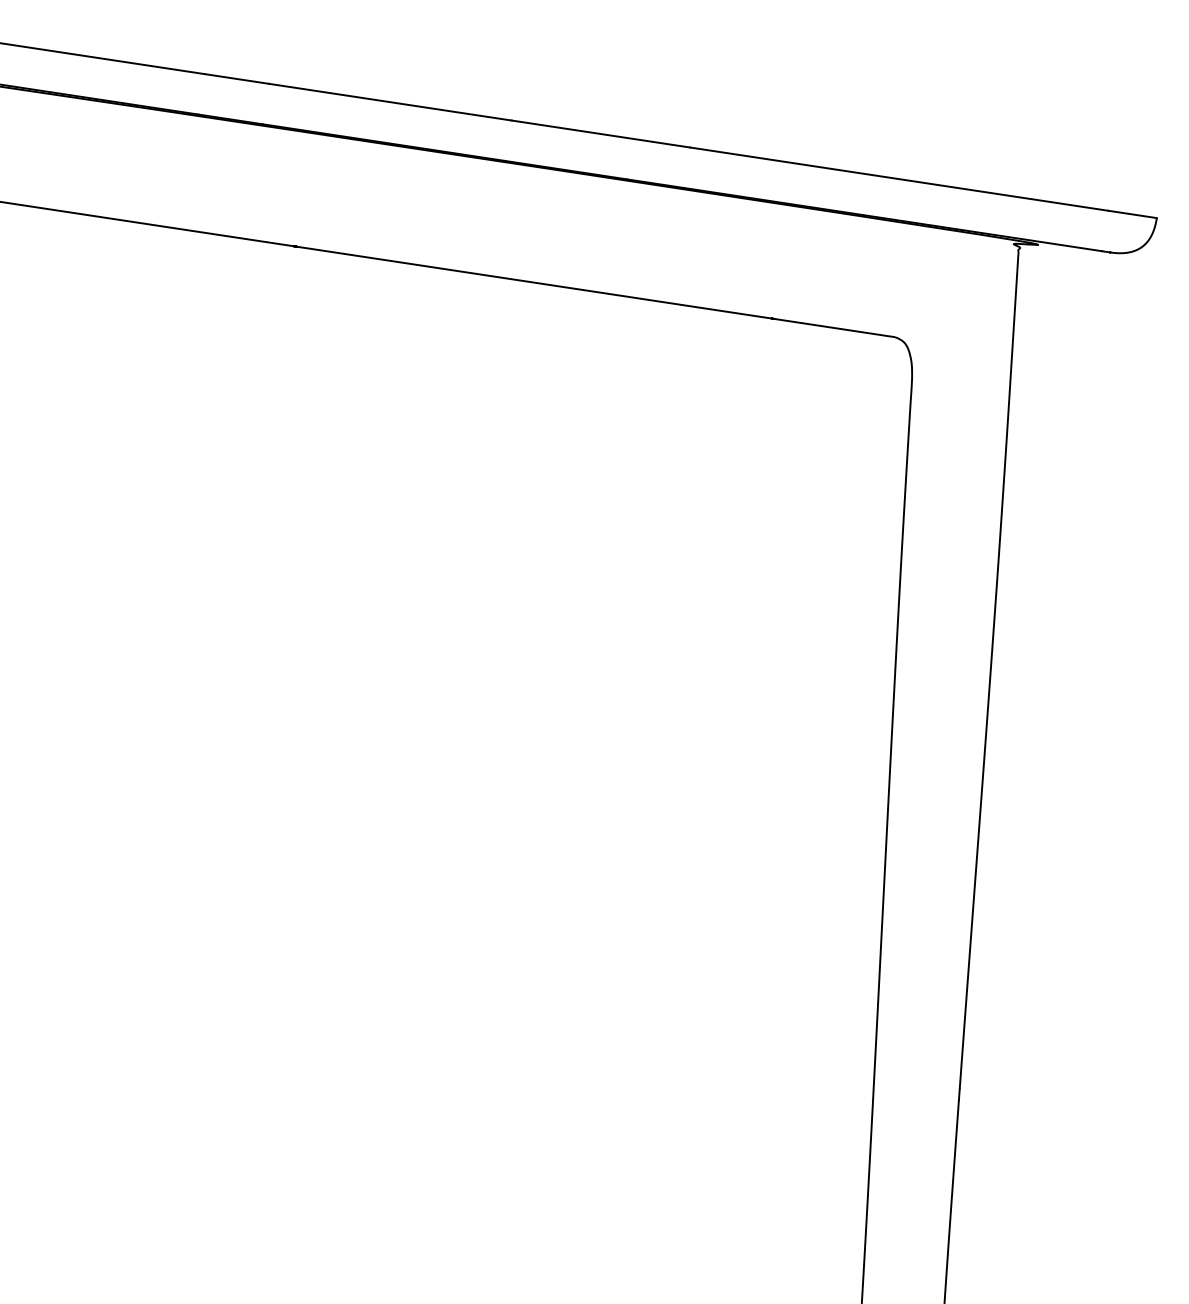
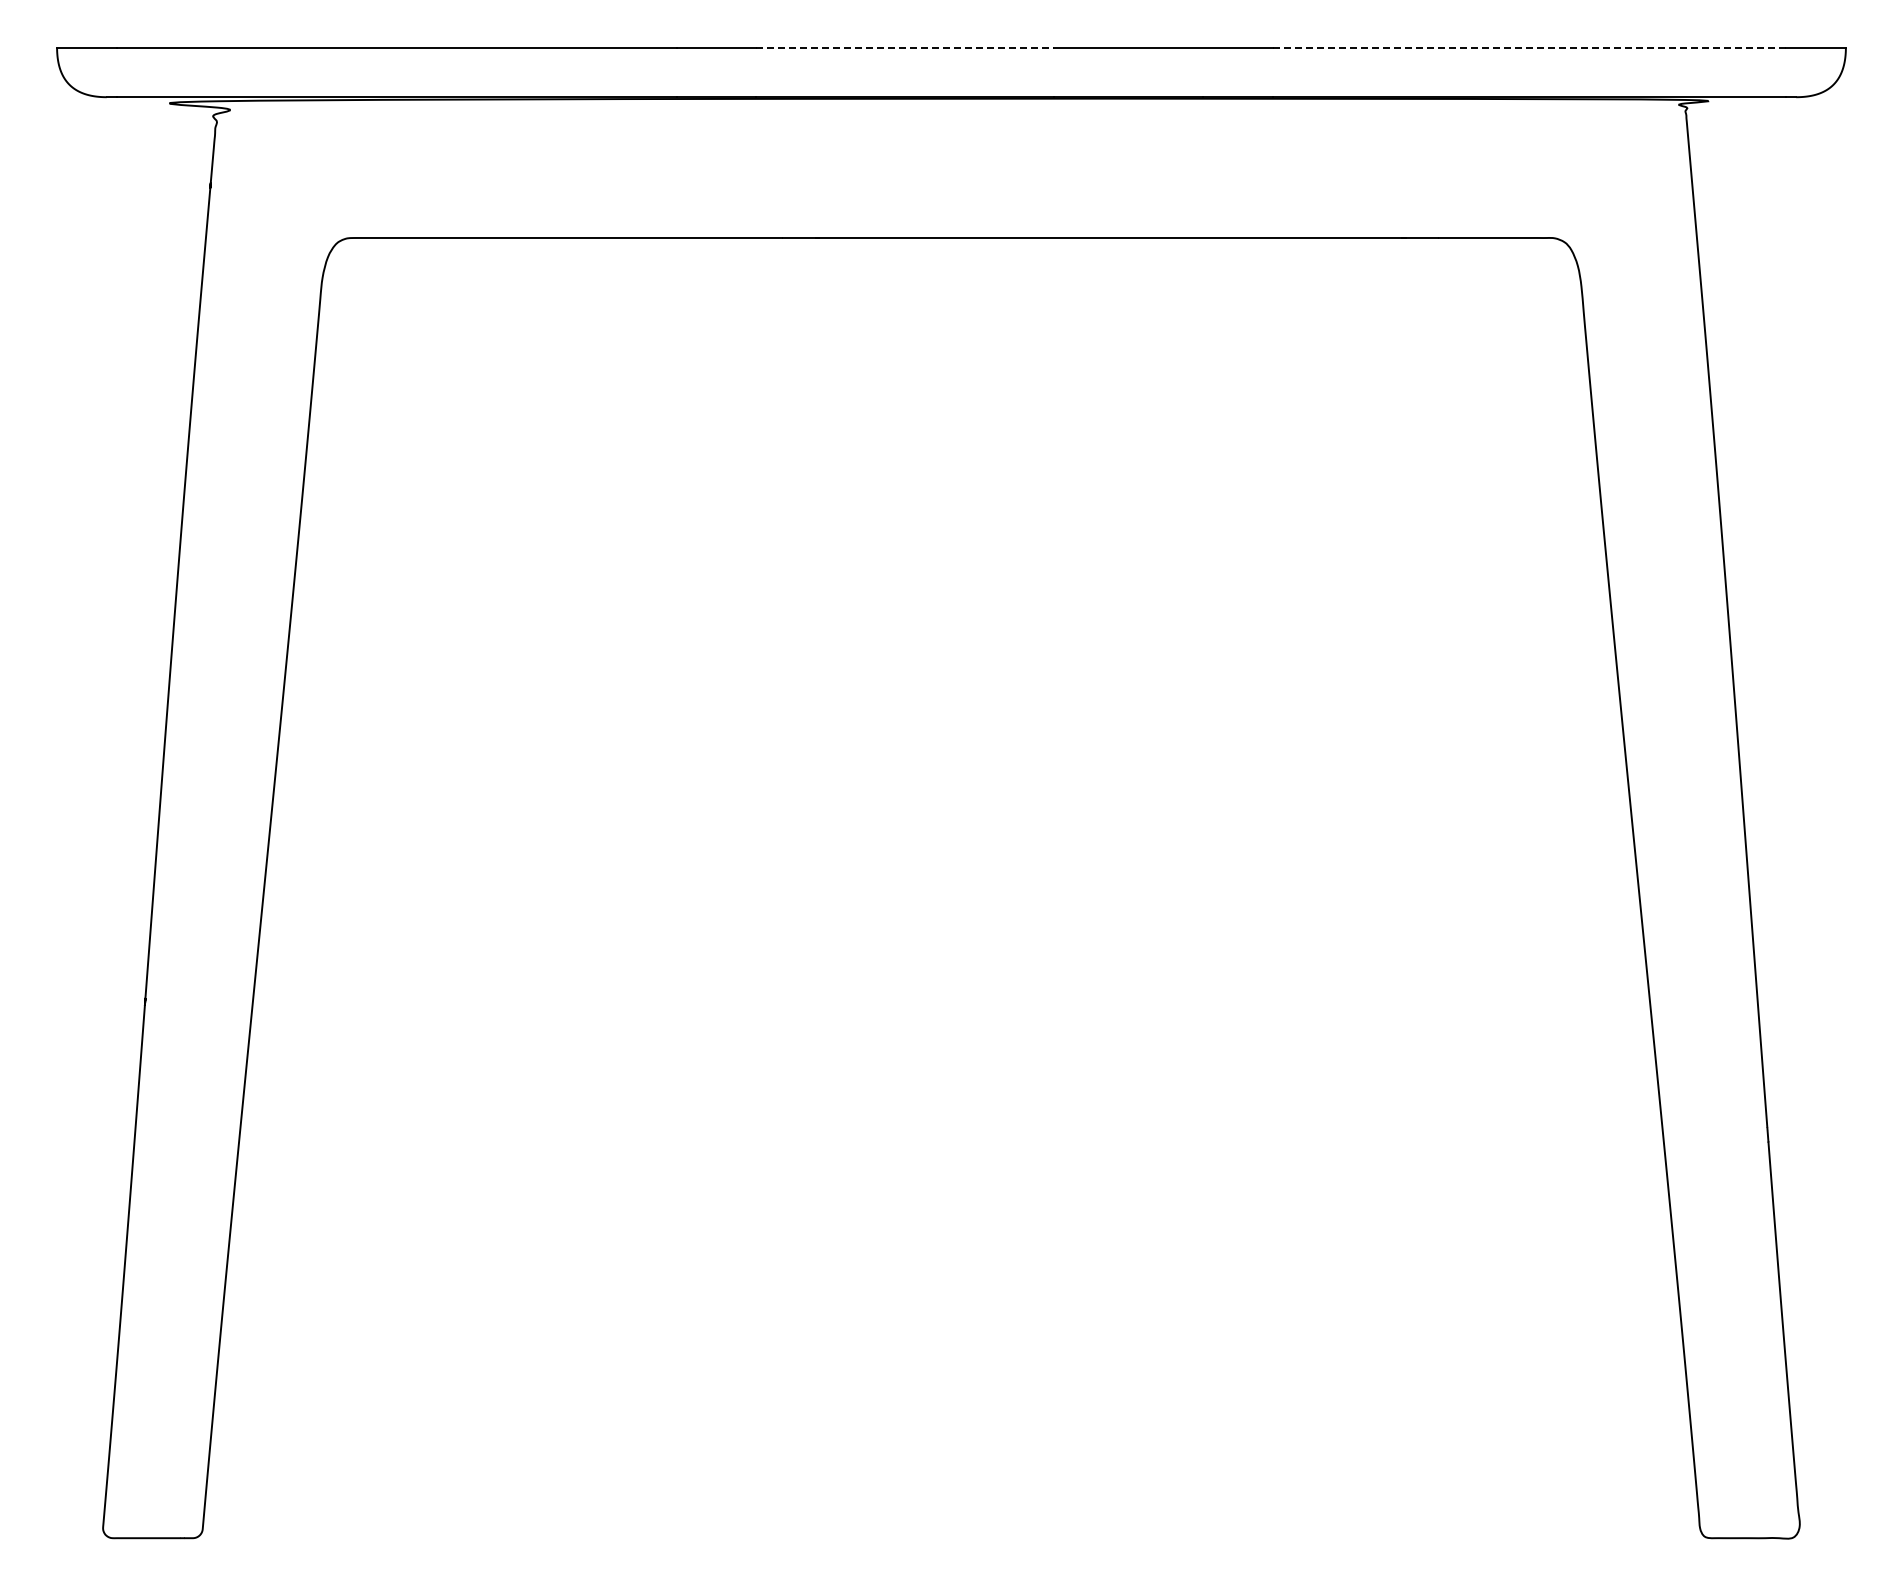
line: (390, 102) -> (905, 47), solid -> dashed
line: (899, 179) -> (1529, 47), solid -> dashed

